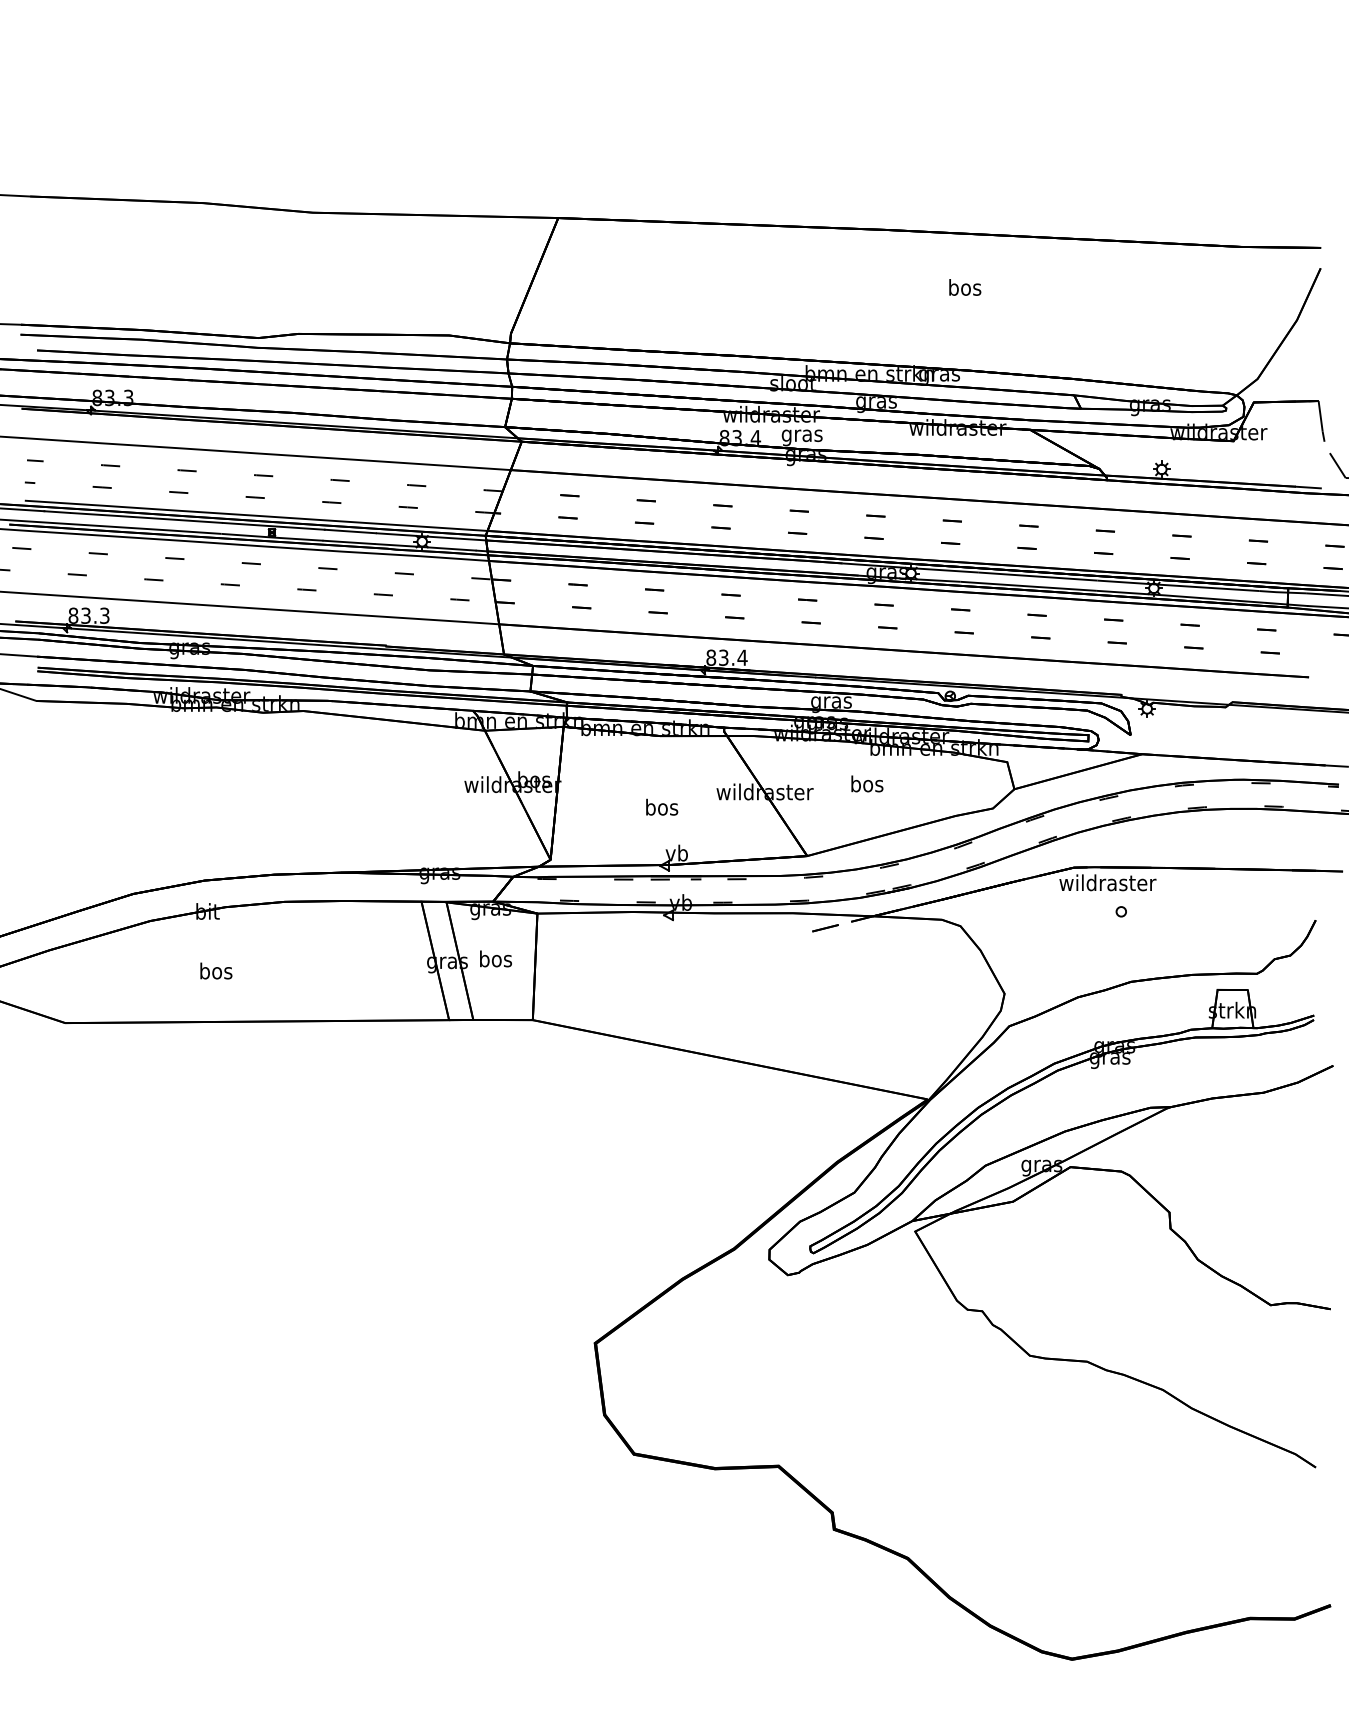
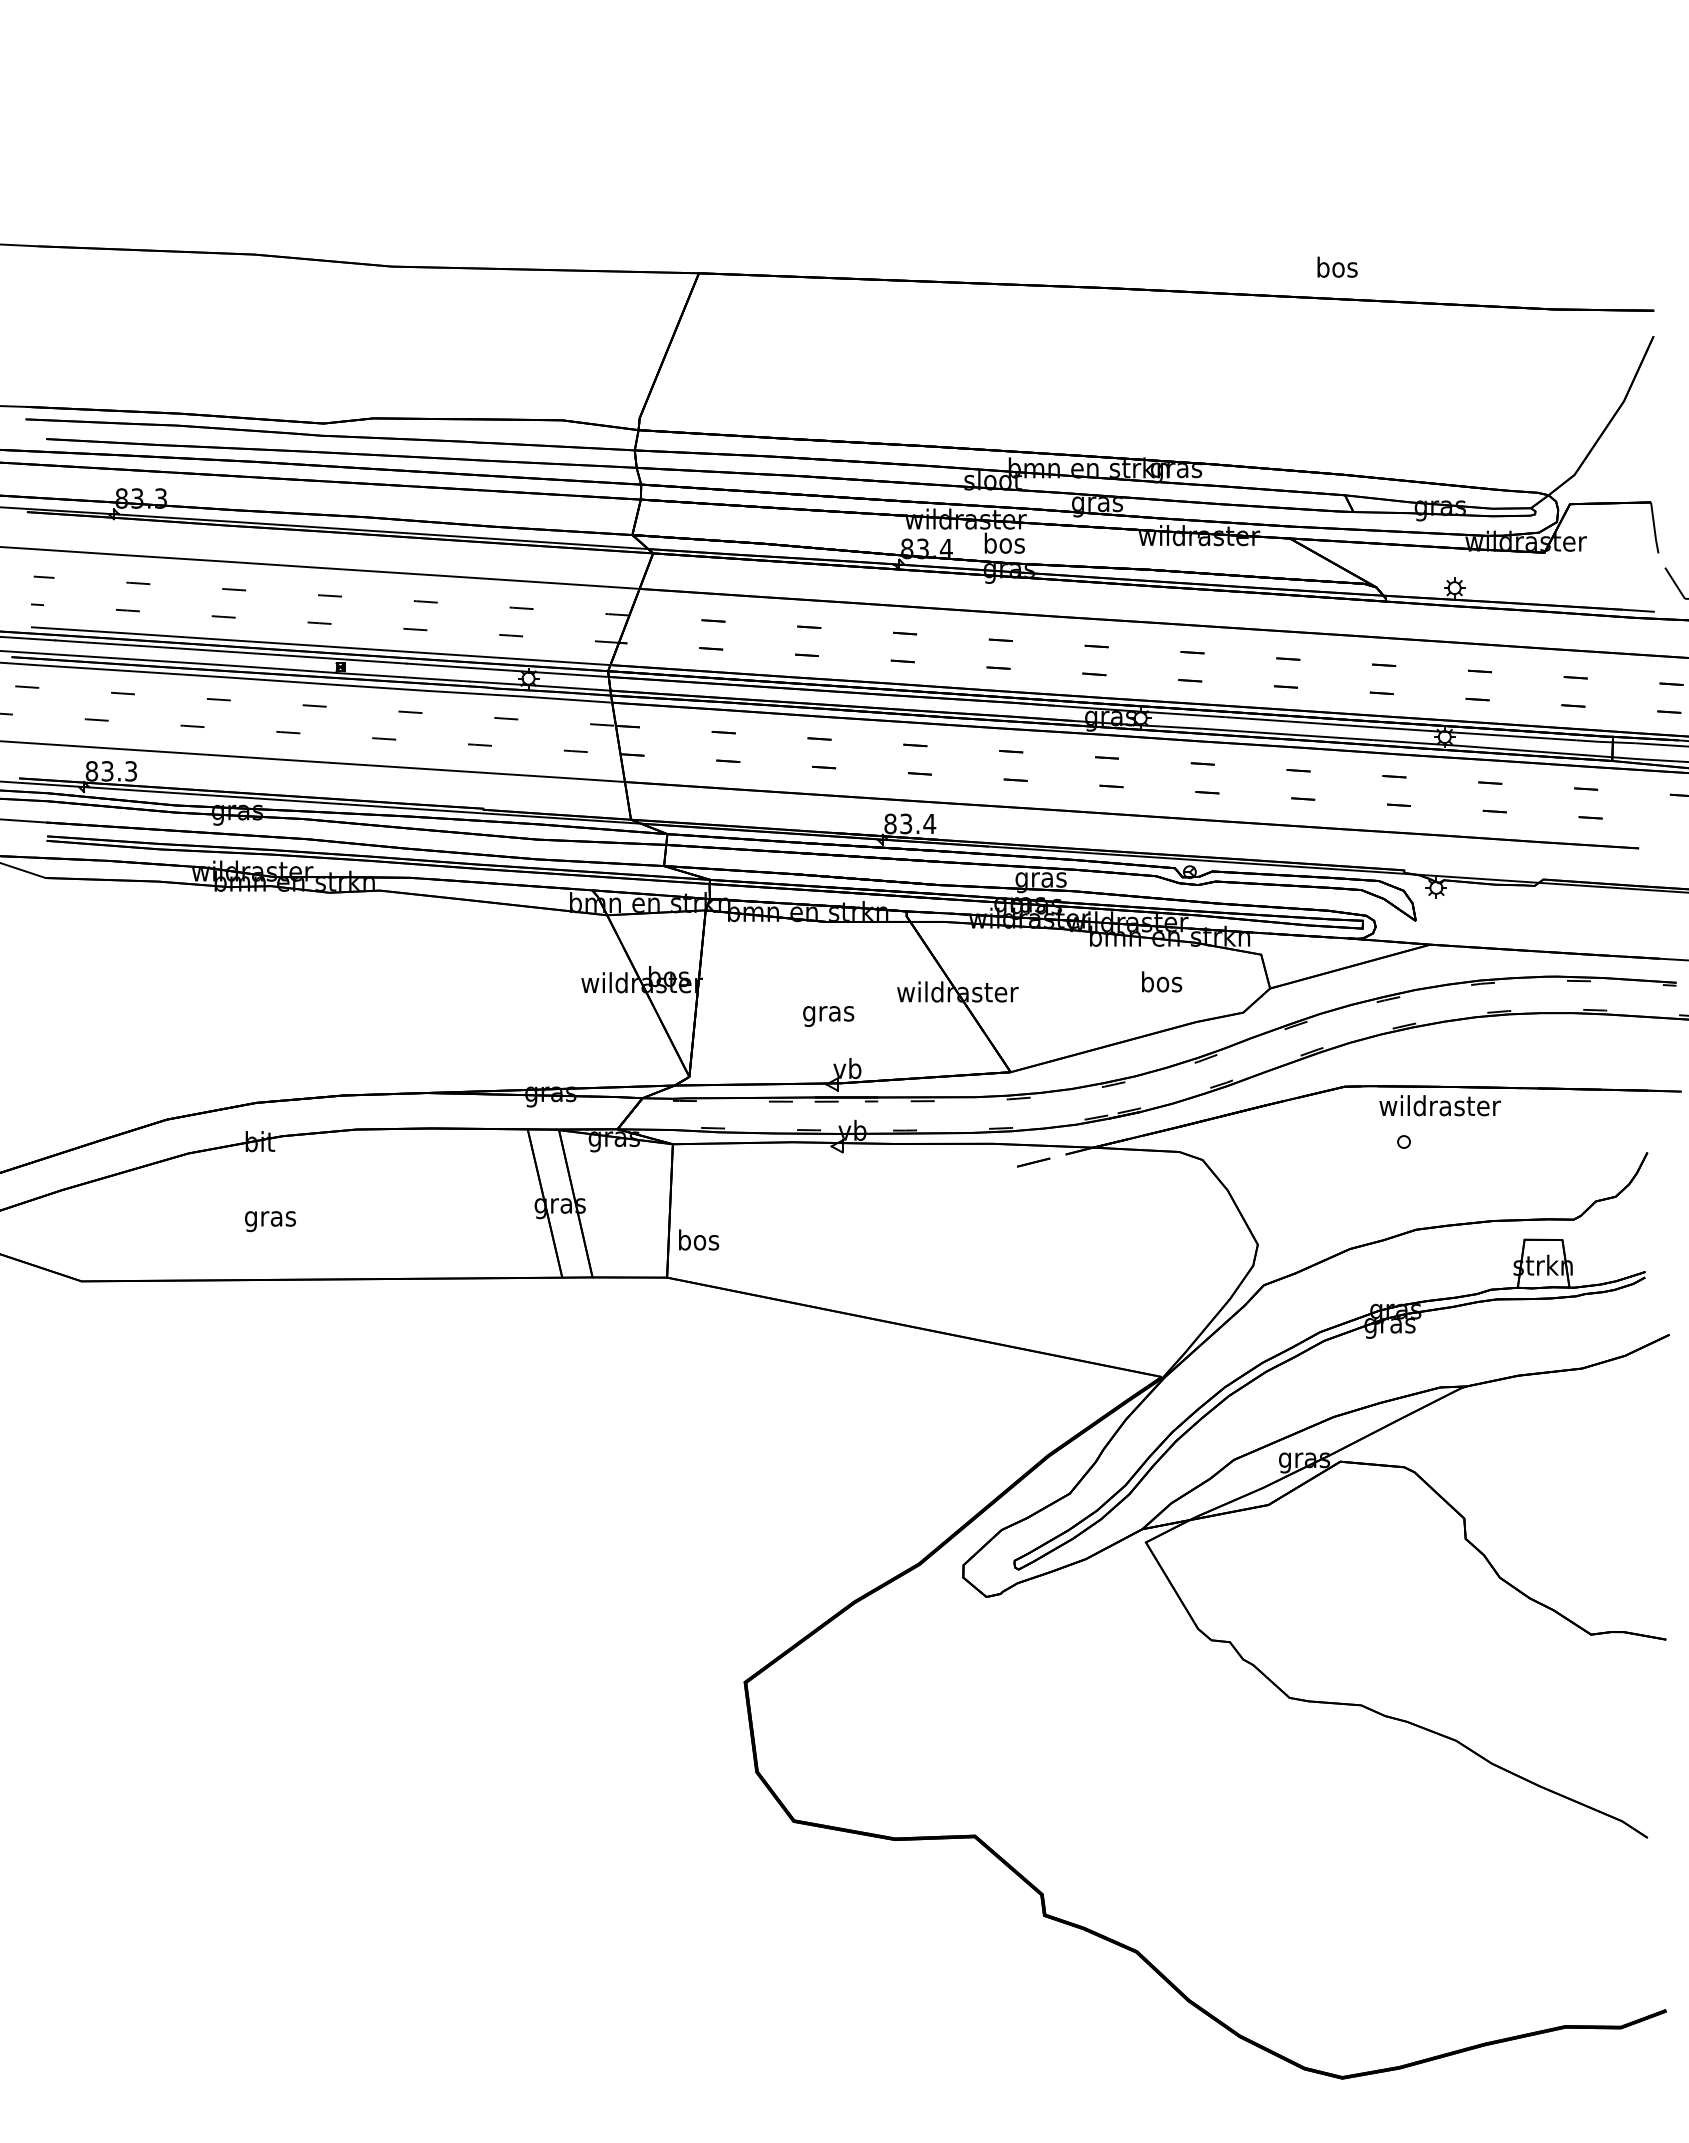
text: (965, 286) -> (1337, 266), moved
text: (801, 435) -> (1003, 545), gras -> bos
text: (867, 783) -> (1162, 981), moved
text: (661, 809) -> (828, 1013), bos -> gras
text: (1107, 882) -> (1439, 1105), moved
text: (496, 958) -> (699, 1239), moved
text: (215, 972) -> (269, 1218), bos -> gras

